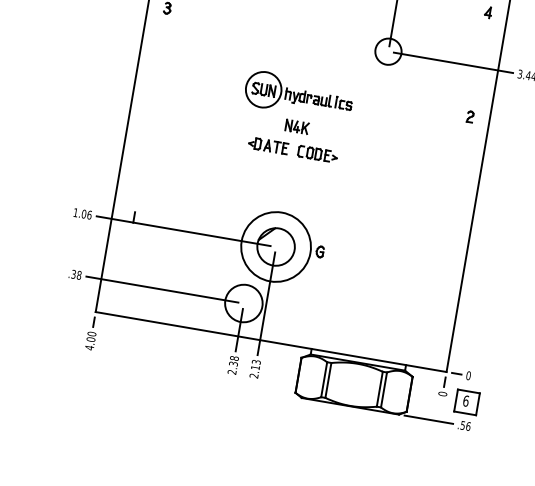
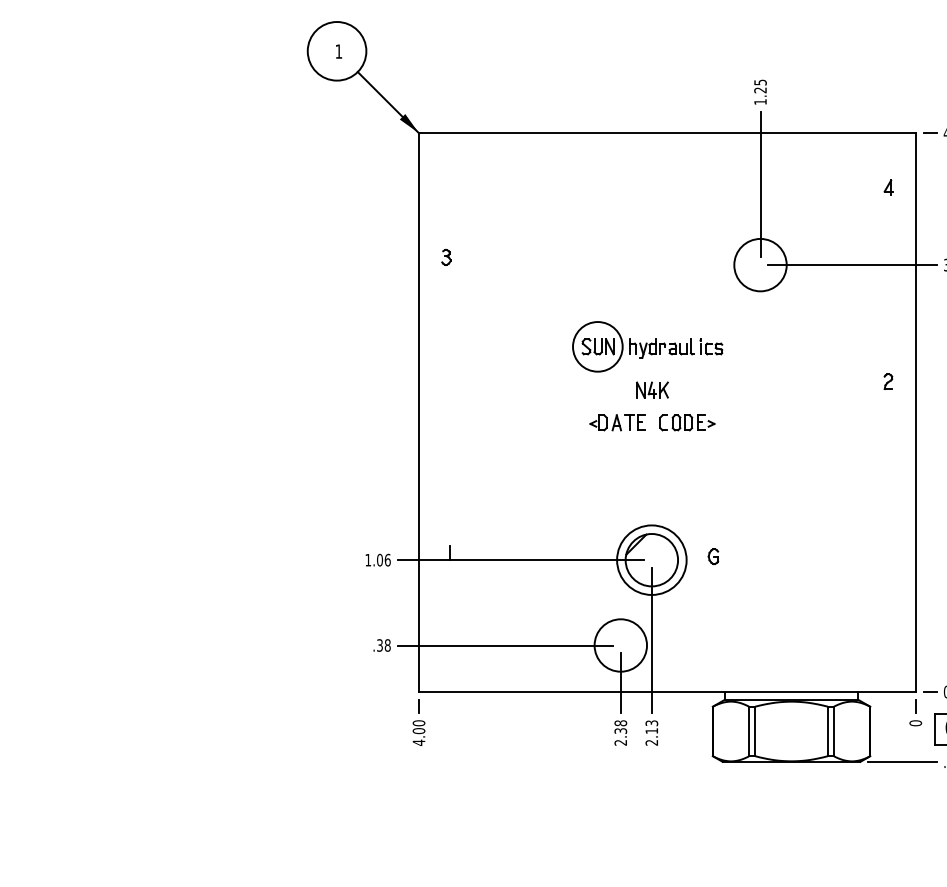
circle: (388, 51) -> (760, 264), size x1.43
part: (470, 116) -> (888, 381), moved
circle: (275, 246) -> (651, 559), size x0.71

